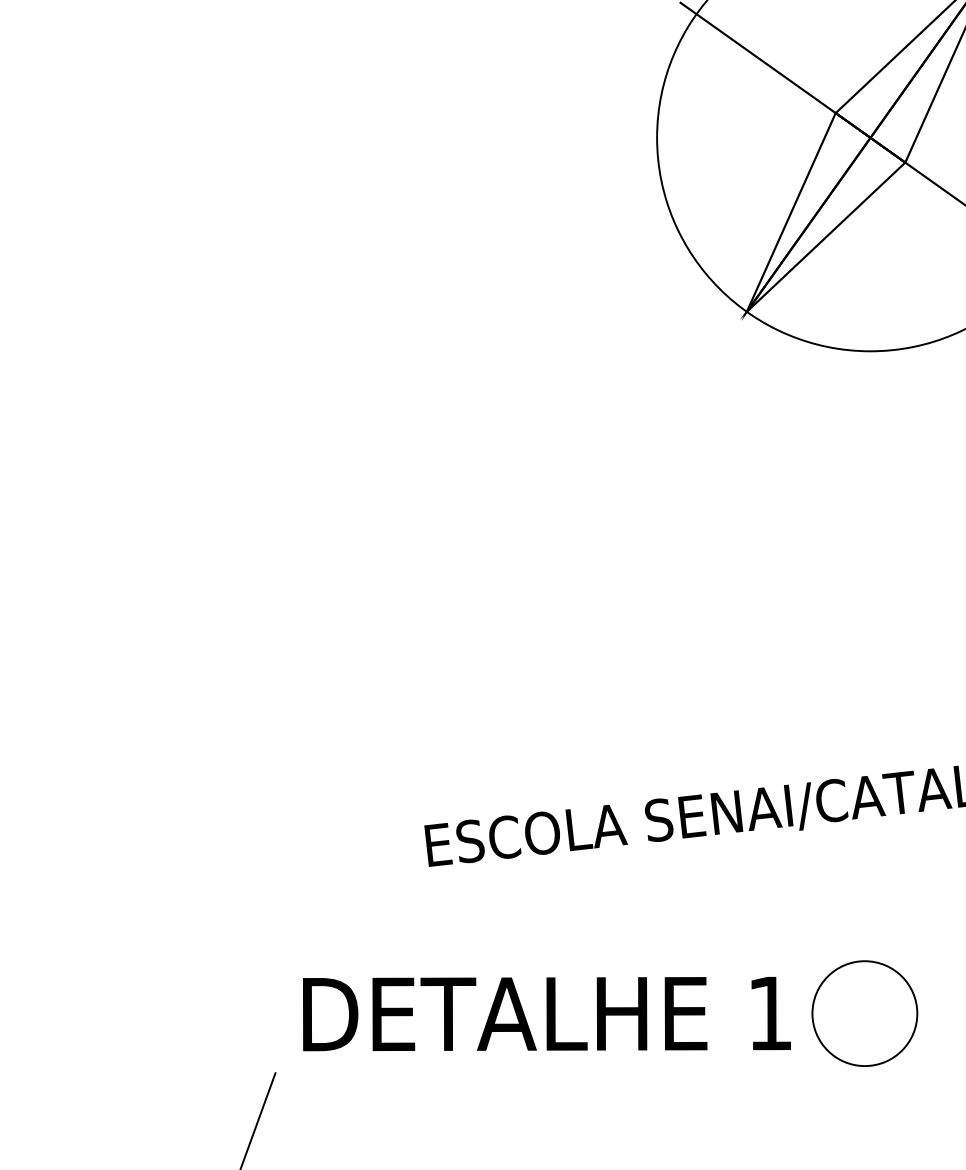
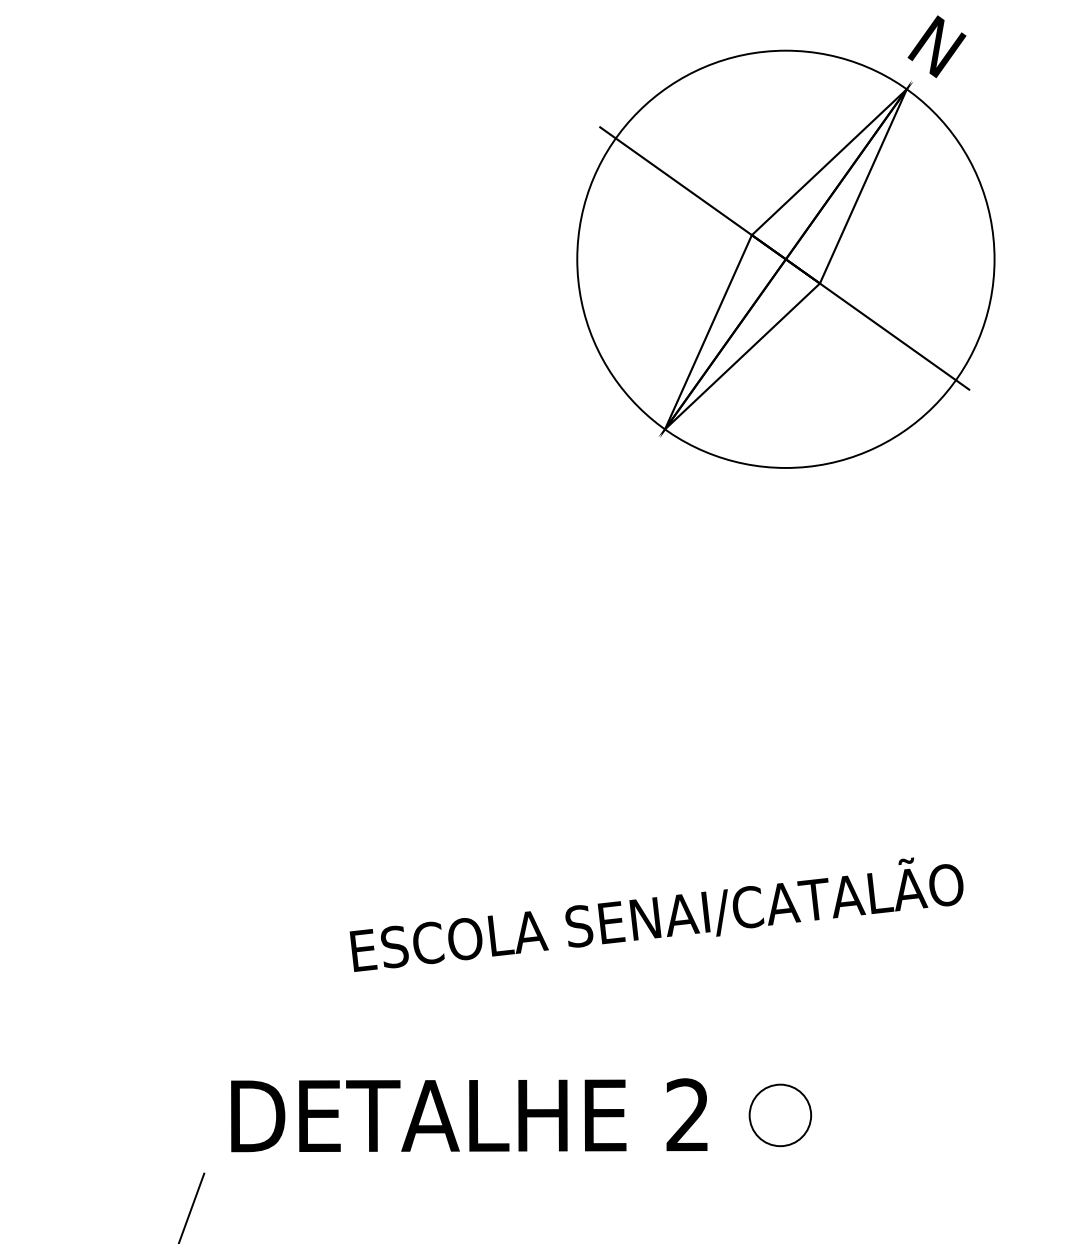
text: (769, 1012) -> (687, 1114), 1 -> 2
circle: (864, 1013) -> (780, 1115), size x0.6

